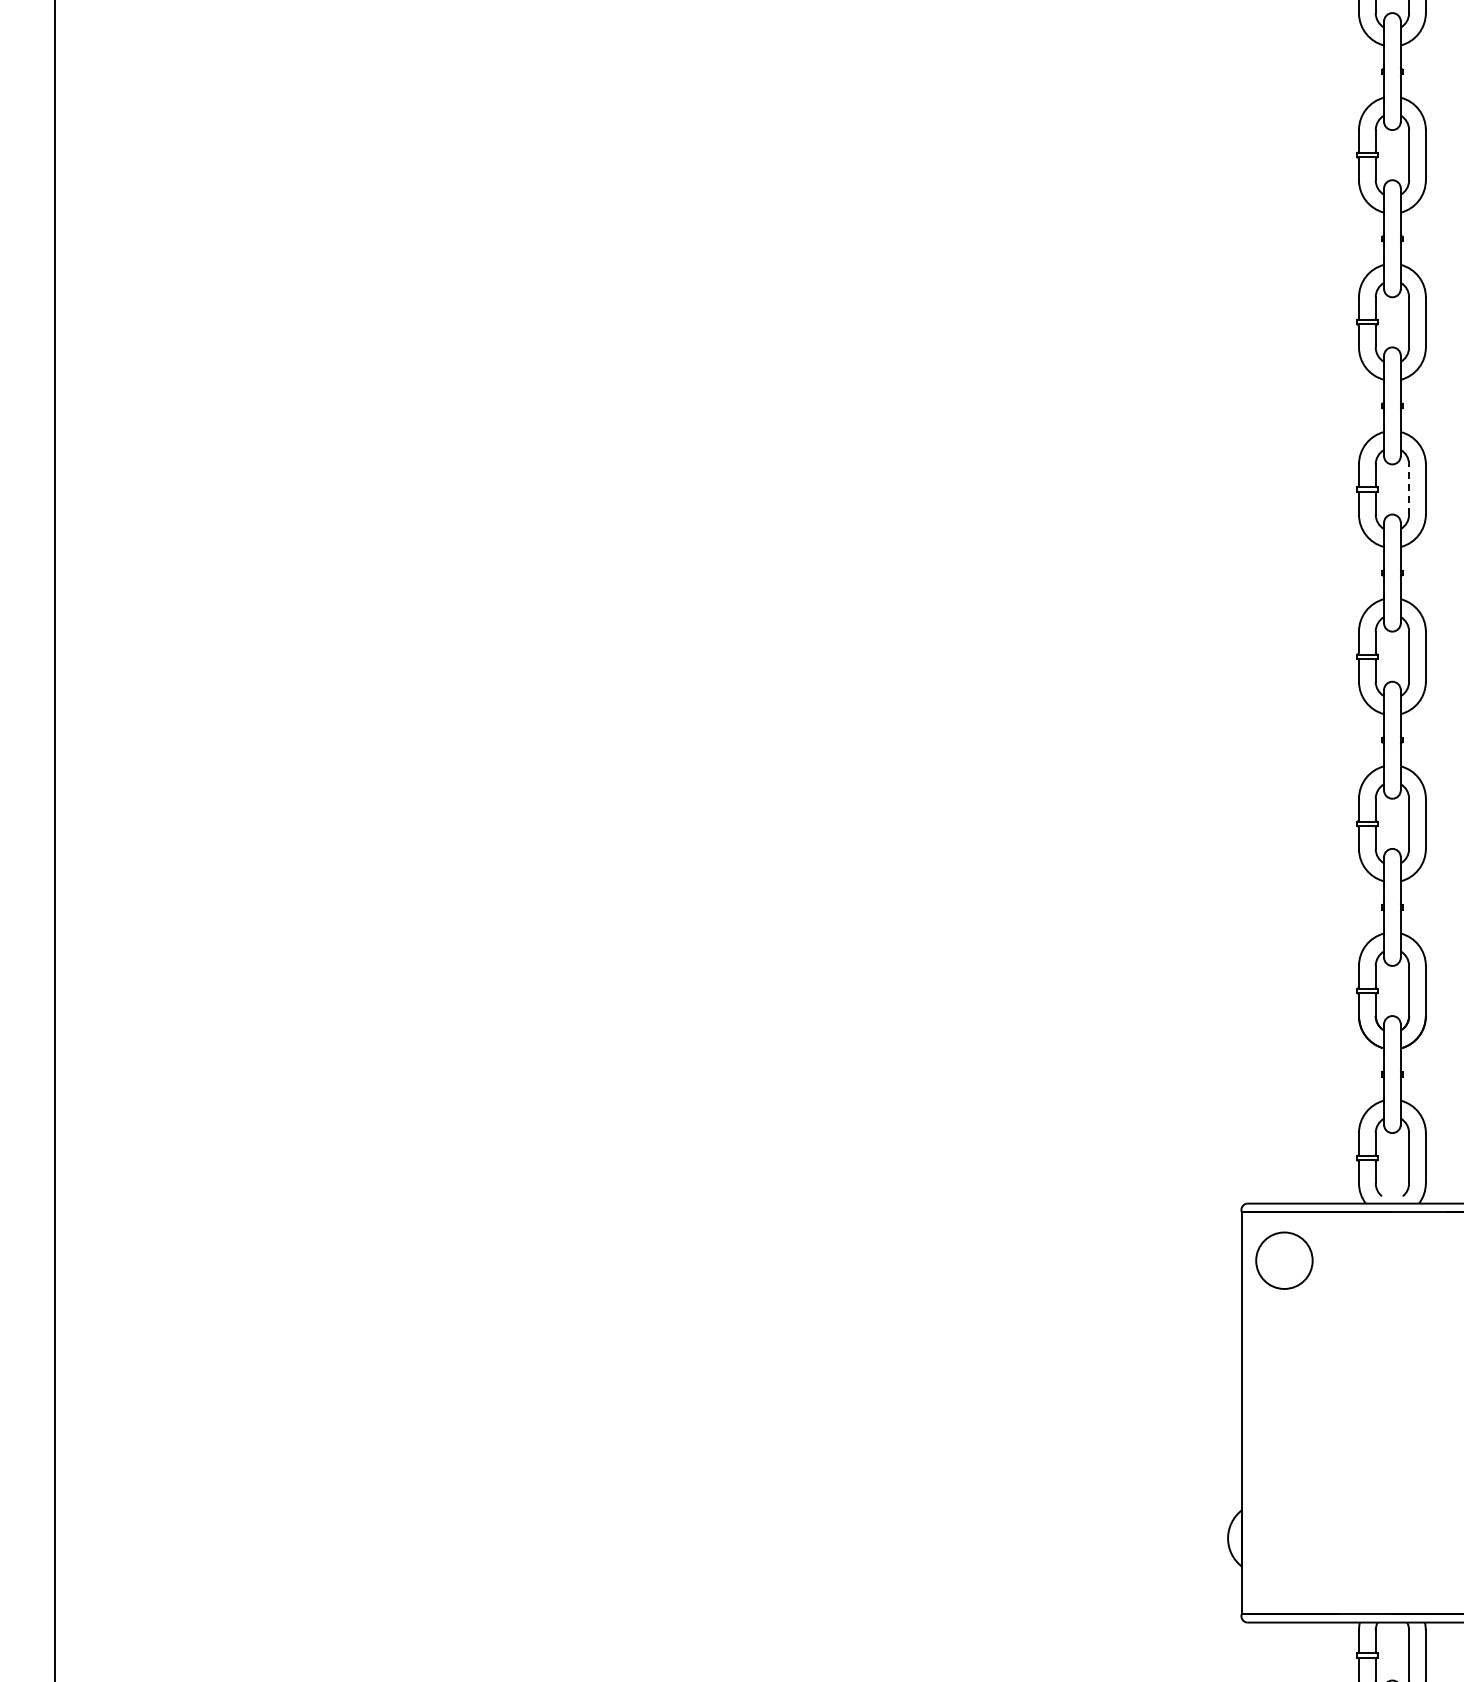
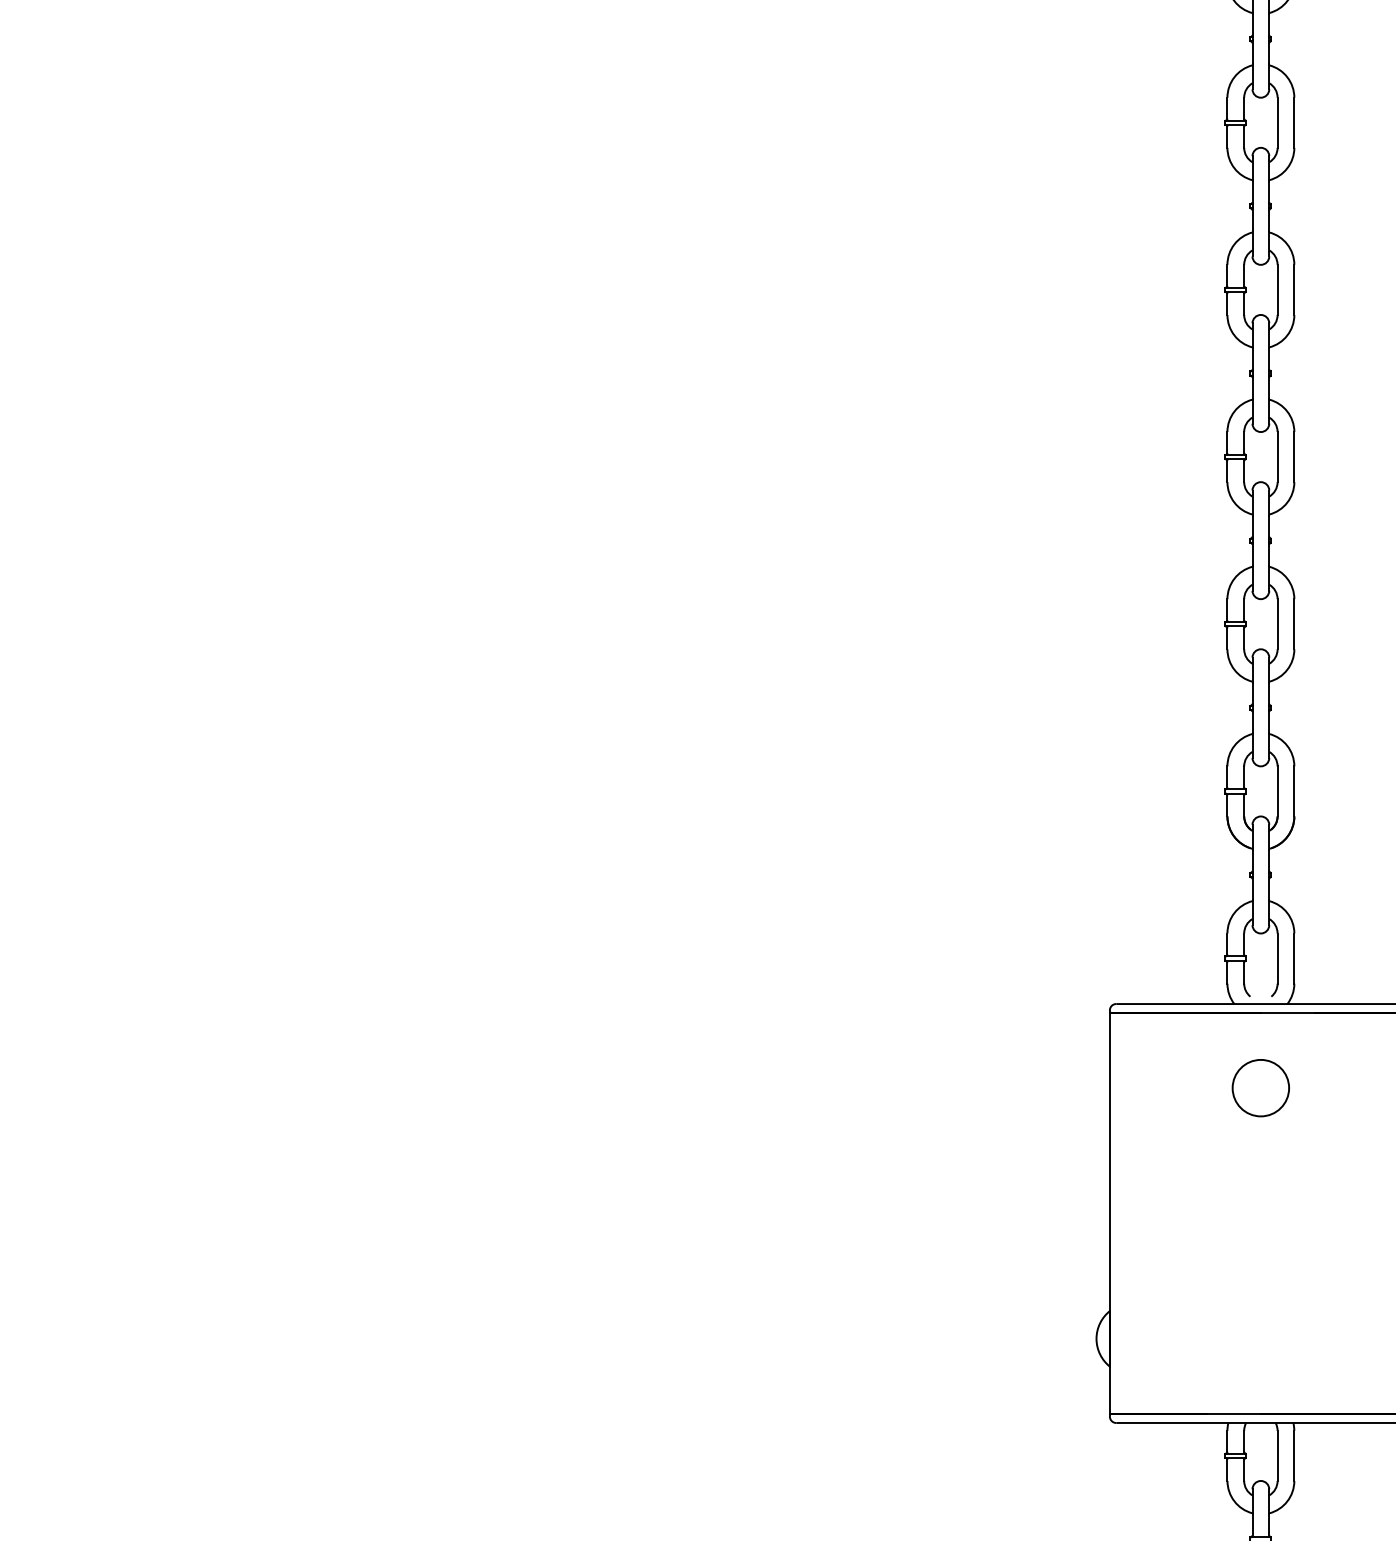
line: (1409, 489) -> (1277, 289), dashed -> solid
circle: (1284, 1260) -> (1260, 1087), moved

